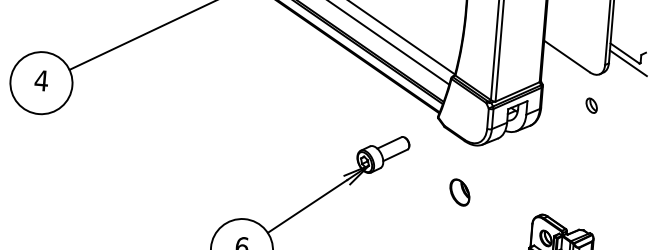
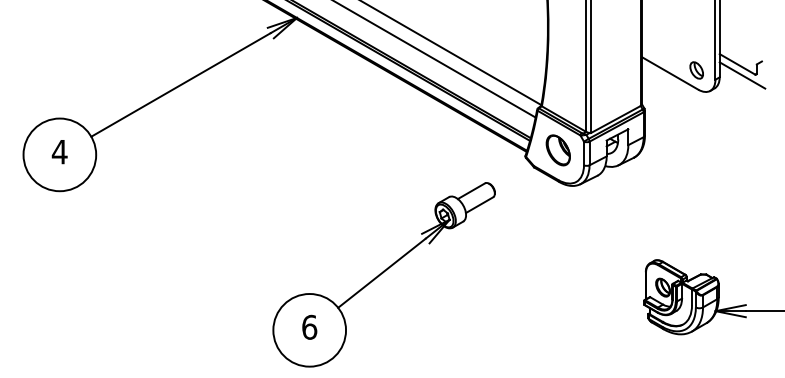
part: (591, 105) -> (696, 70), moved
part: (459, 192) -> (557, 150), moved

